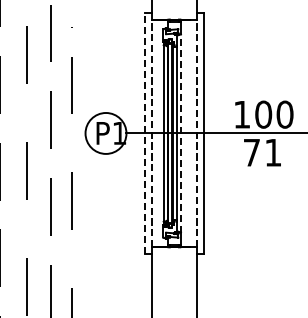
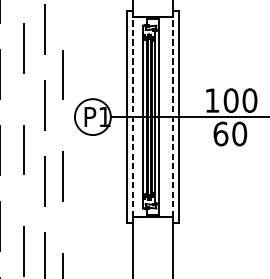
line: (181, 132) -> (159, 116), dashed -> solid
line: (144, 133) -> (126, 117), dashed -> solid
text: (262, 152) -> (230, 133), 71 -> 60

